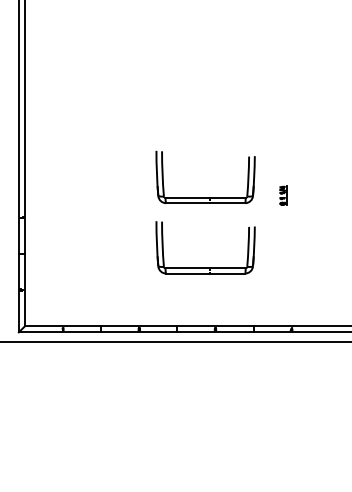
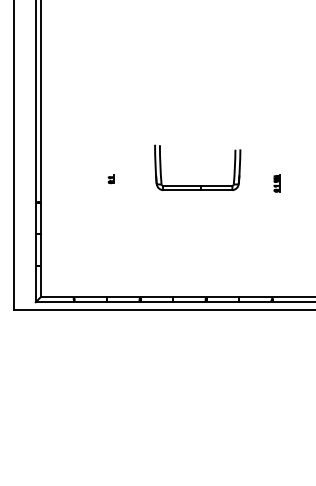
part: (105, 190) -> (110, 179), added
part: (282, 195) -> (276, 183), moved
part: (205, 268) -> (197, 246), removed

